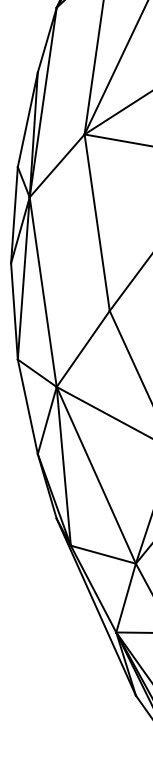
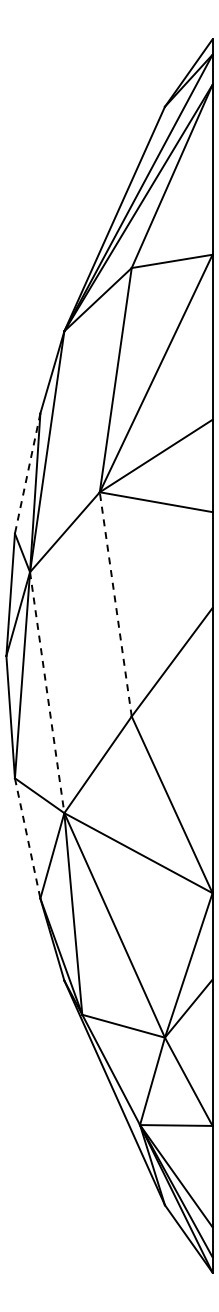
line: (27, 120) -> (27, 474), solid -> dashed
line: (96, 222) -> (115, 603), solid -> dashed
line: (43, 292) -> (47, 692), solid -> dashed
line: (27, 406) -> (27, 838), solid -> dashed

